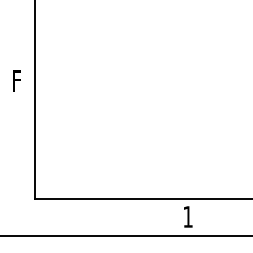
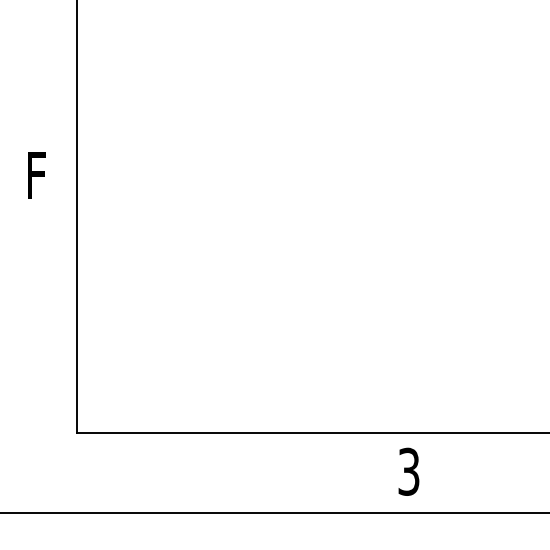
text: (187, 216) -> (407, 470), 1 -> 3

